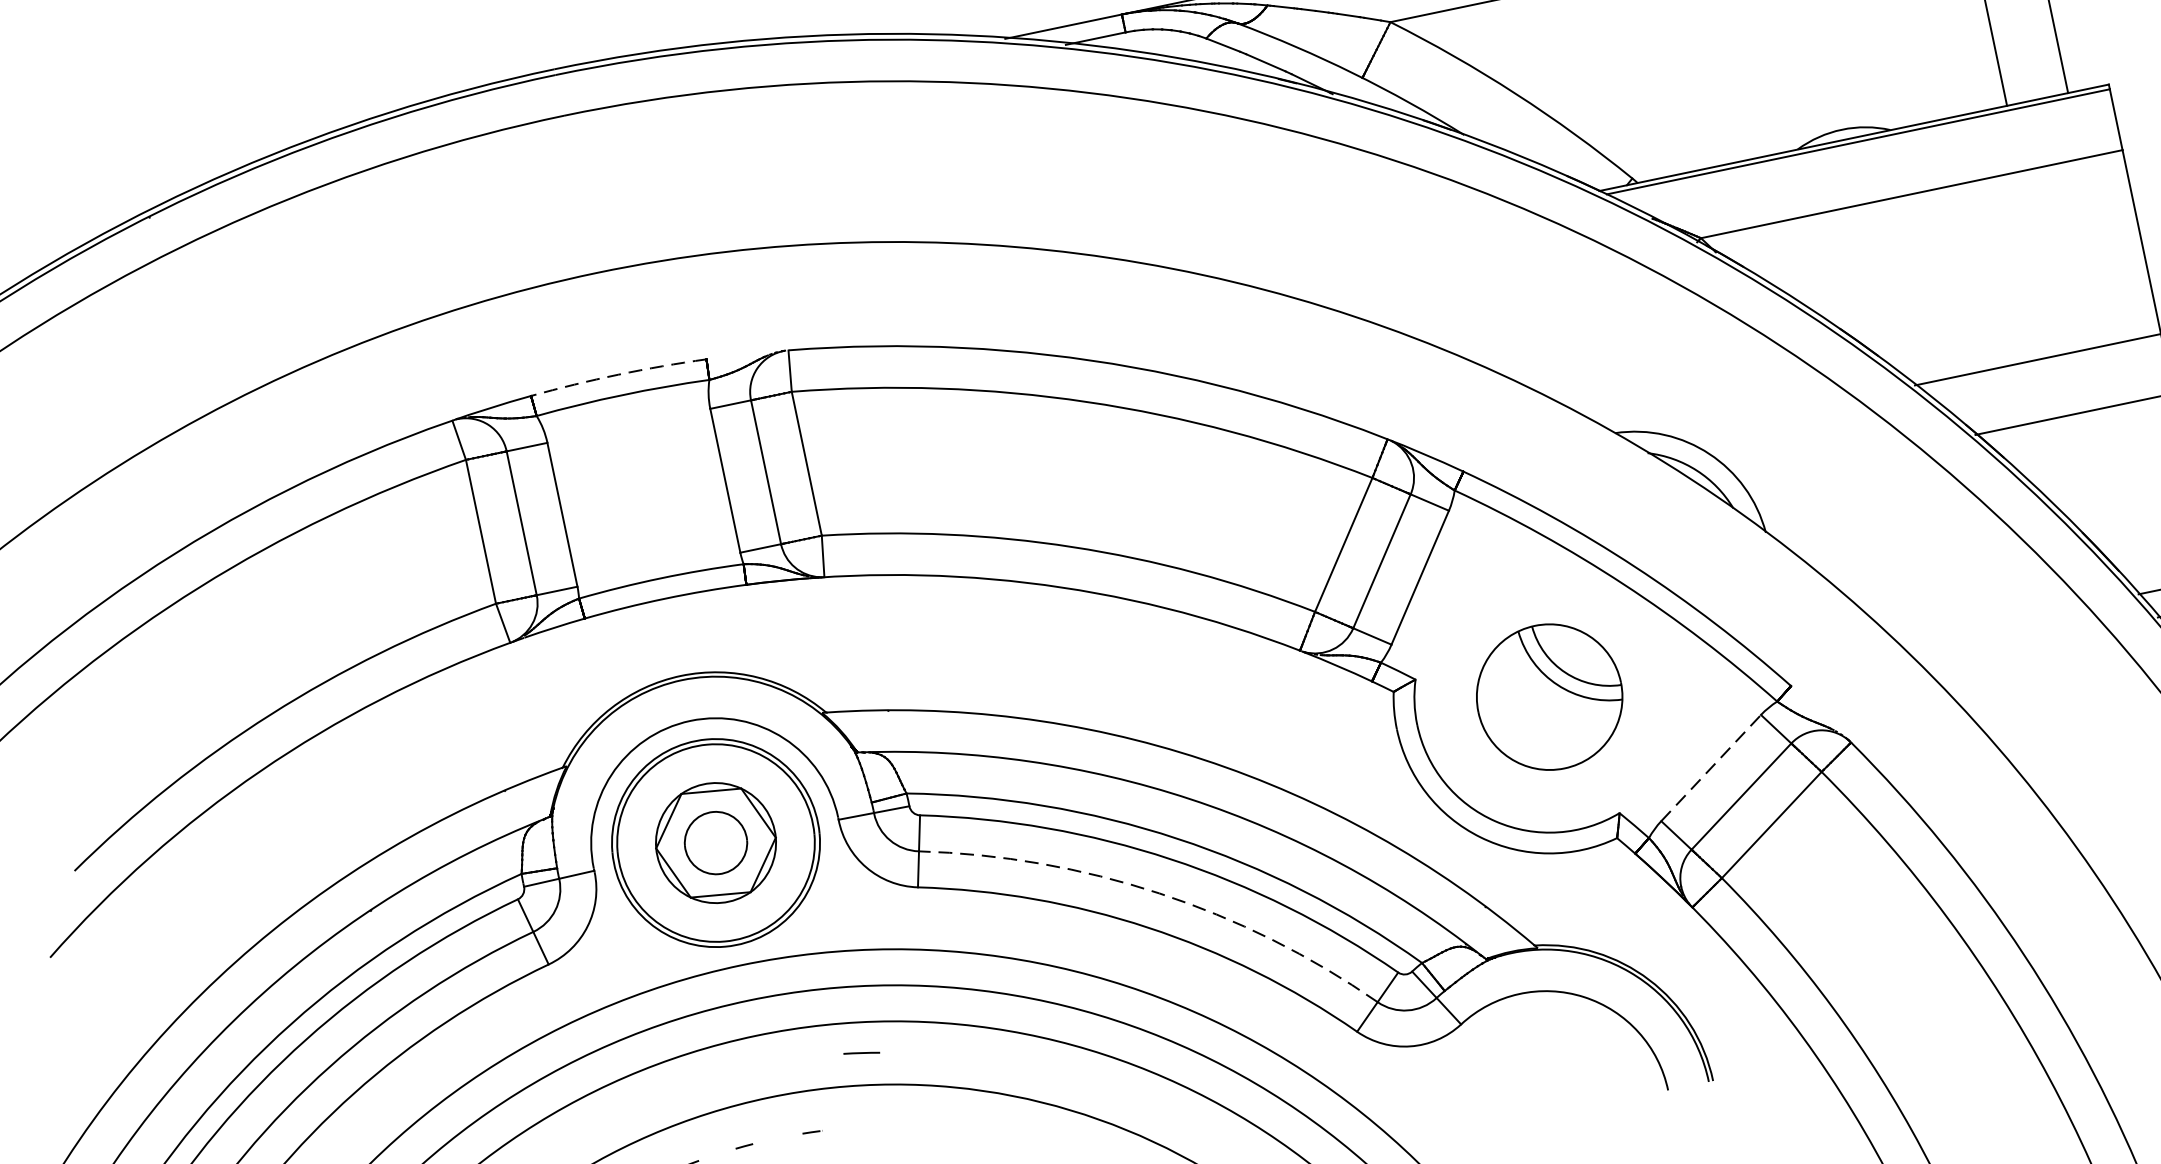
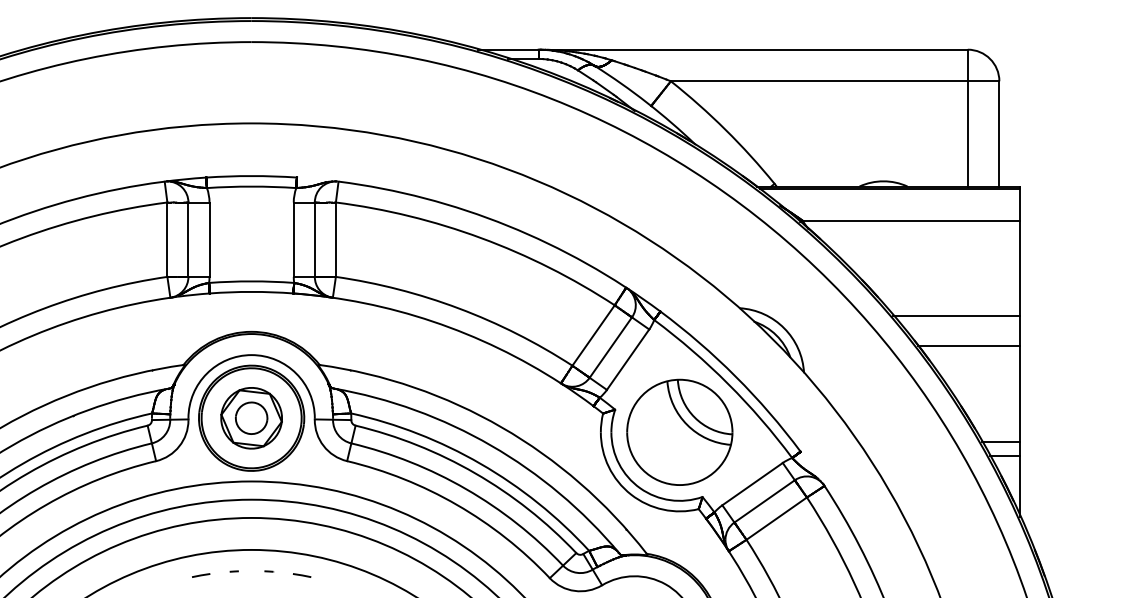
arc: (618, 375) -> (251, 176), dashed -> solid
part: (1548, 695) -> (679, 431), size x1.43
line: (1711, 768) -> (752, 484), dashed -> solid
arc: (1160, 893) -> (466, 489), dashed -> solid
line: (862, 1053) -> (302, 575), moved

